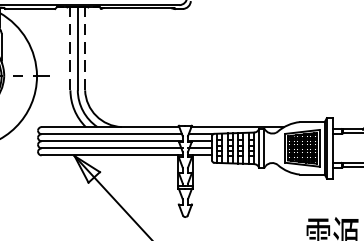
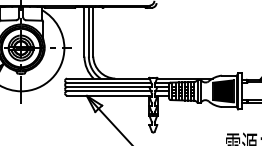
line: (70, 48) -> (84, 31), dashed -> solid
line: (85, 48) -> (93, 31), dashed -> solid

